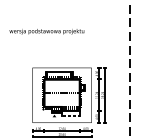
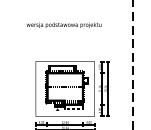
text: (46, 31) -> (63, 25), moved

